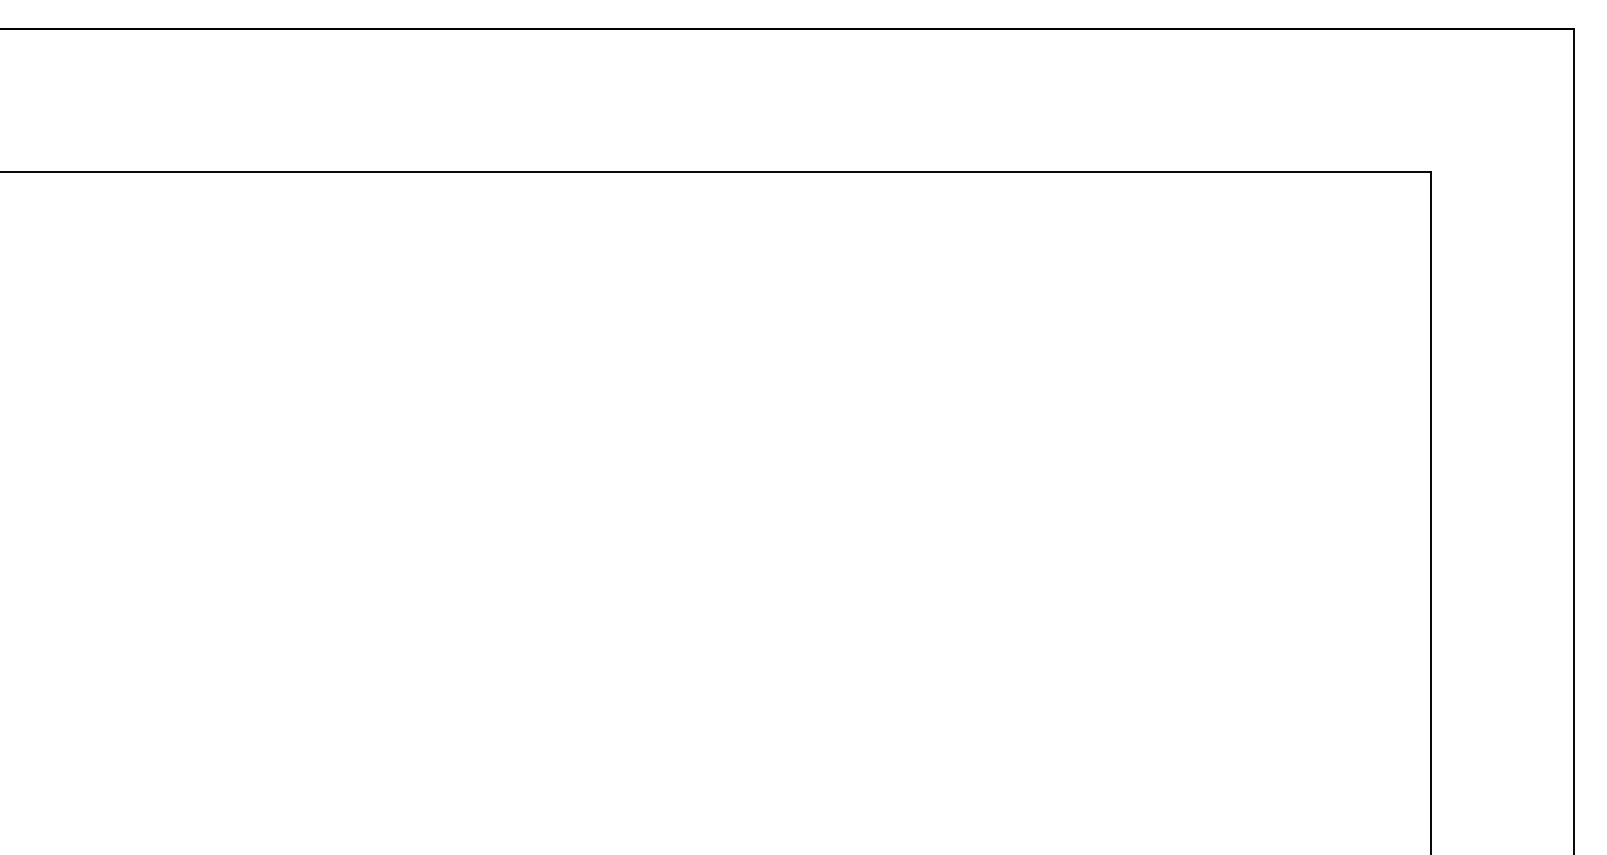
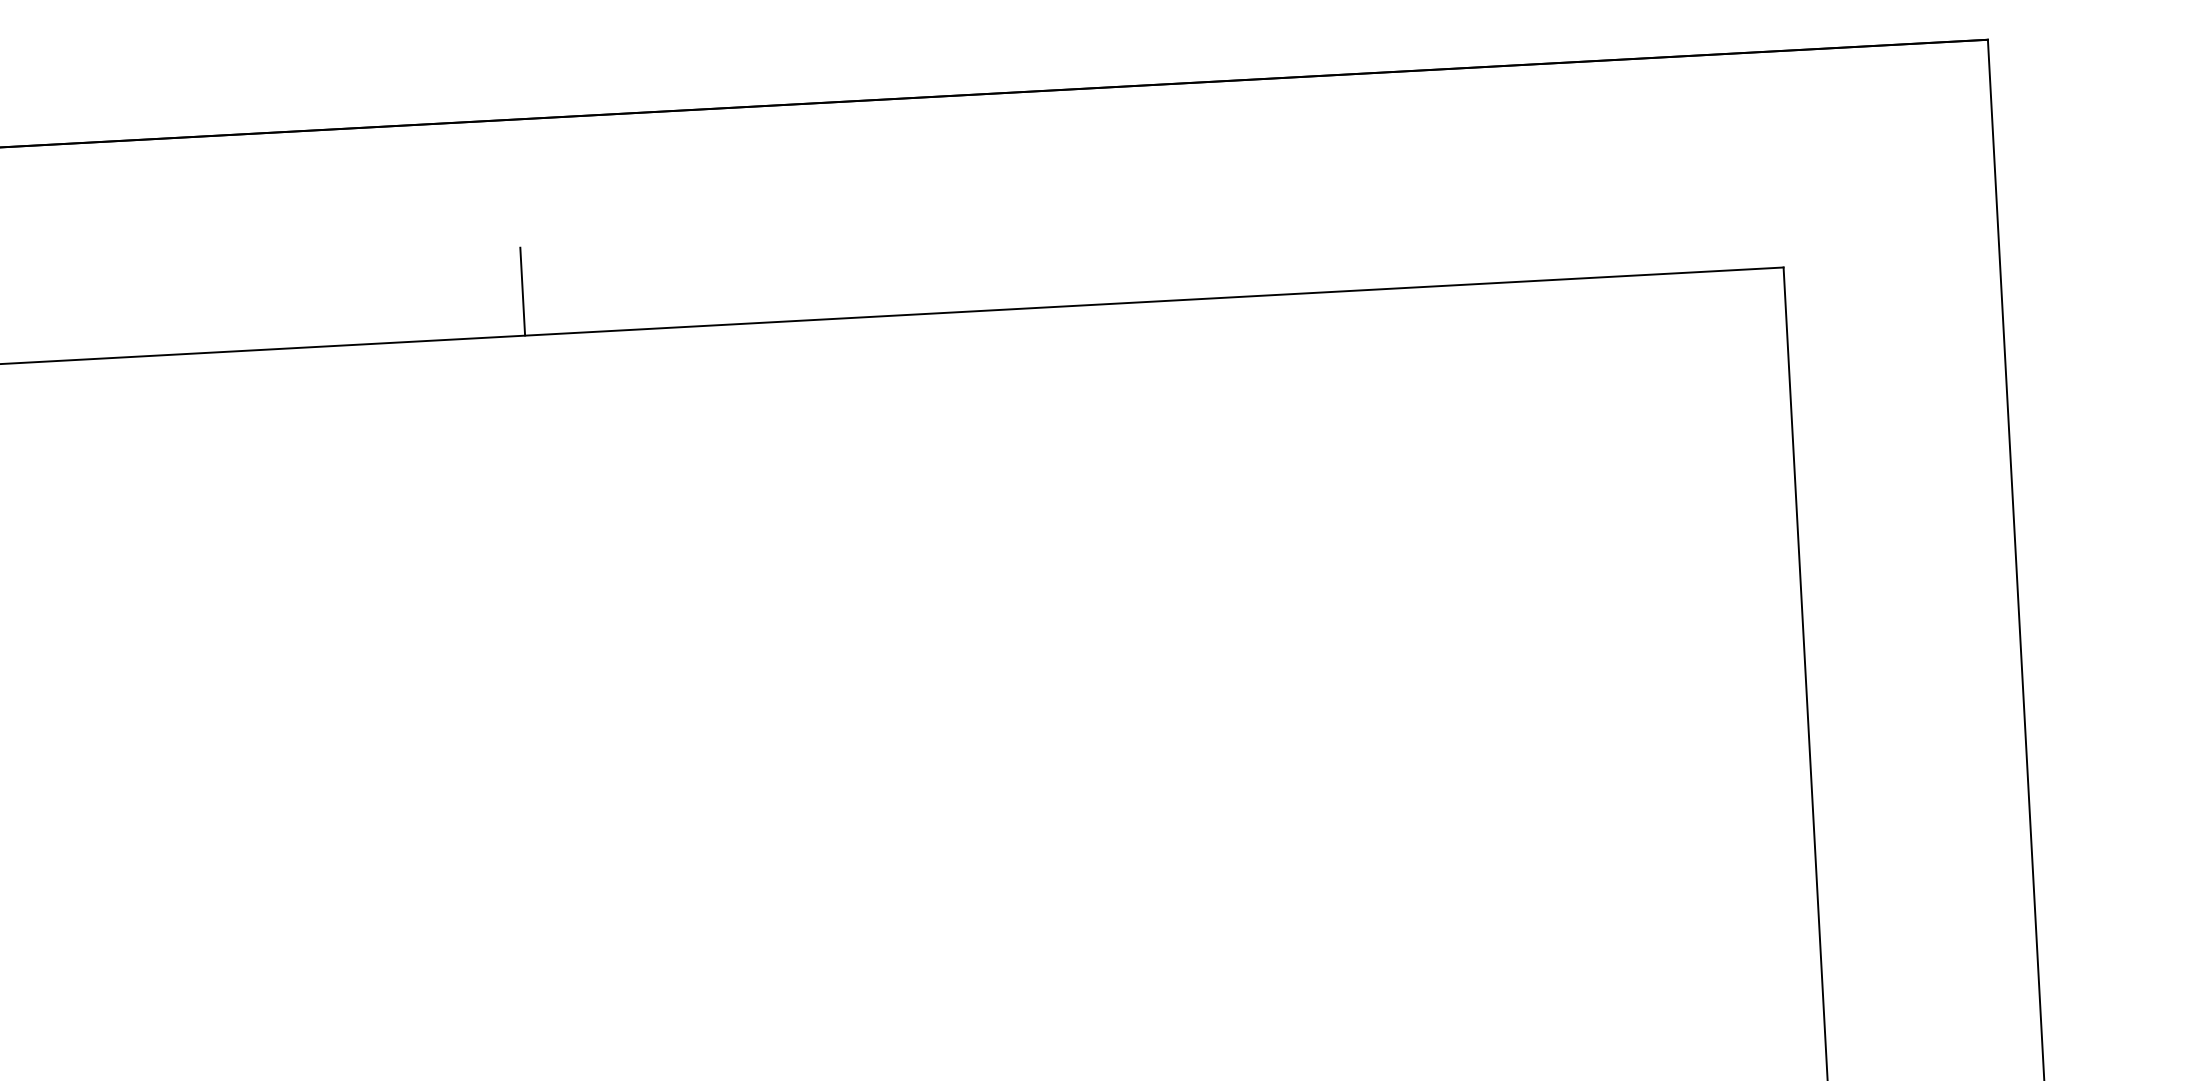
line: (596, 142) -> (522, 291), added

